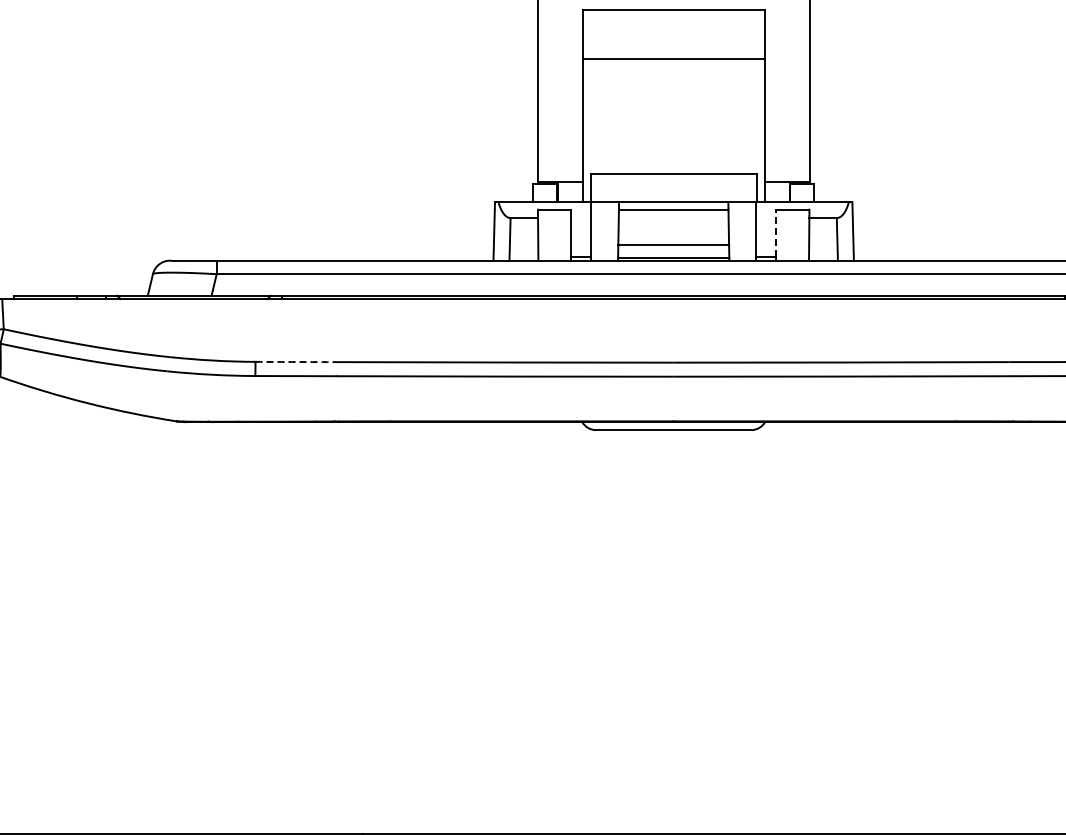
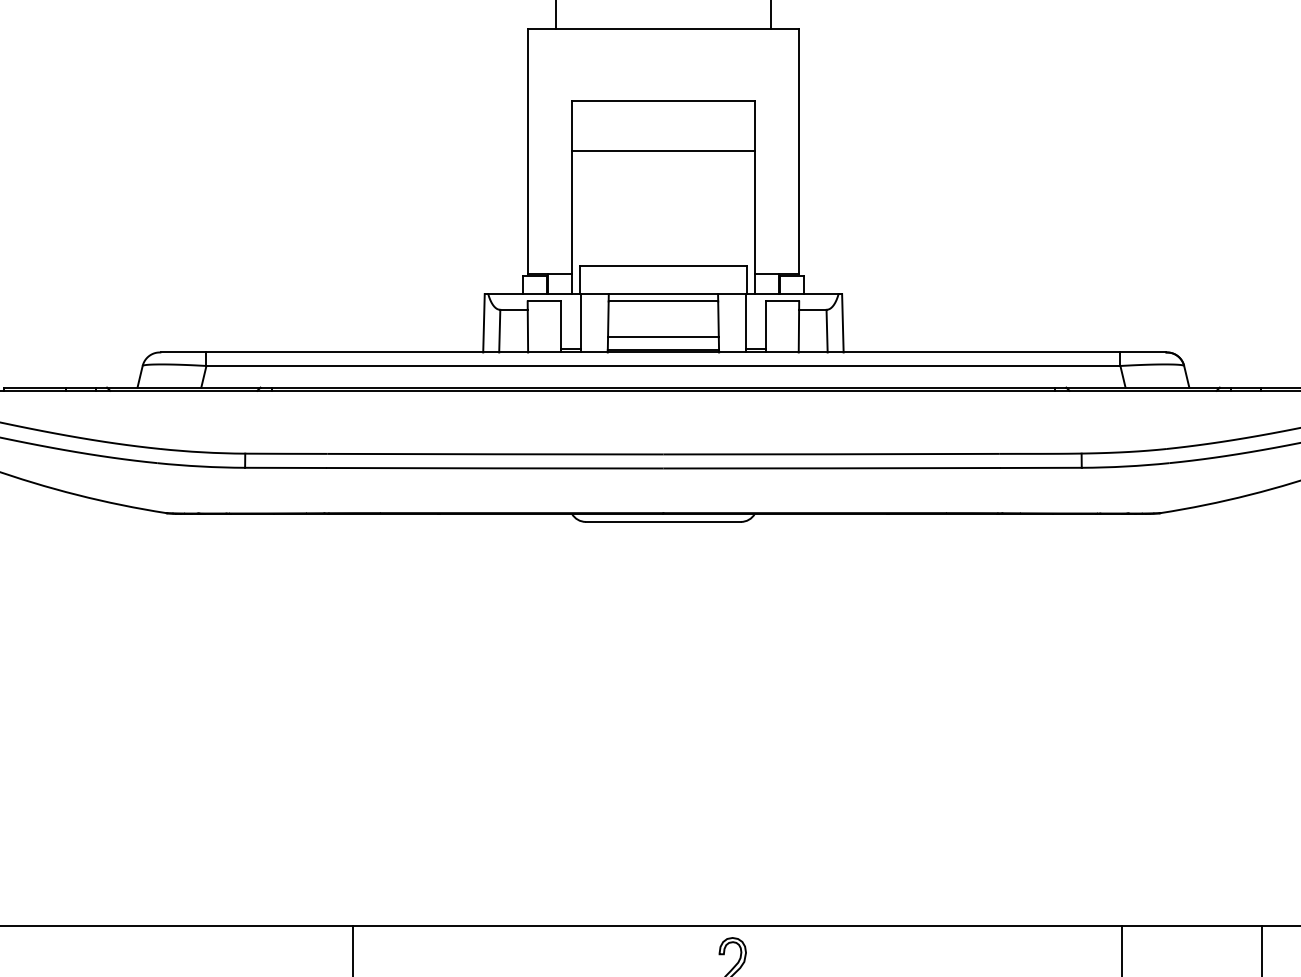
line: (775, 233) -> (765, 325), dashed -> solid
arc: (296, 361) -> (286, 453), dashed -> solid

